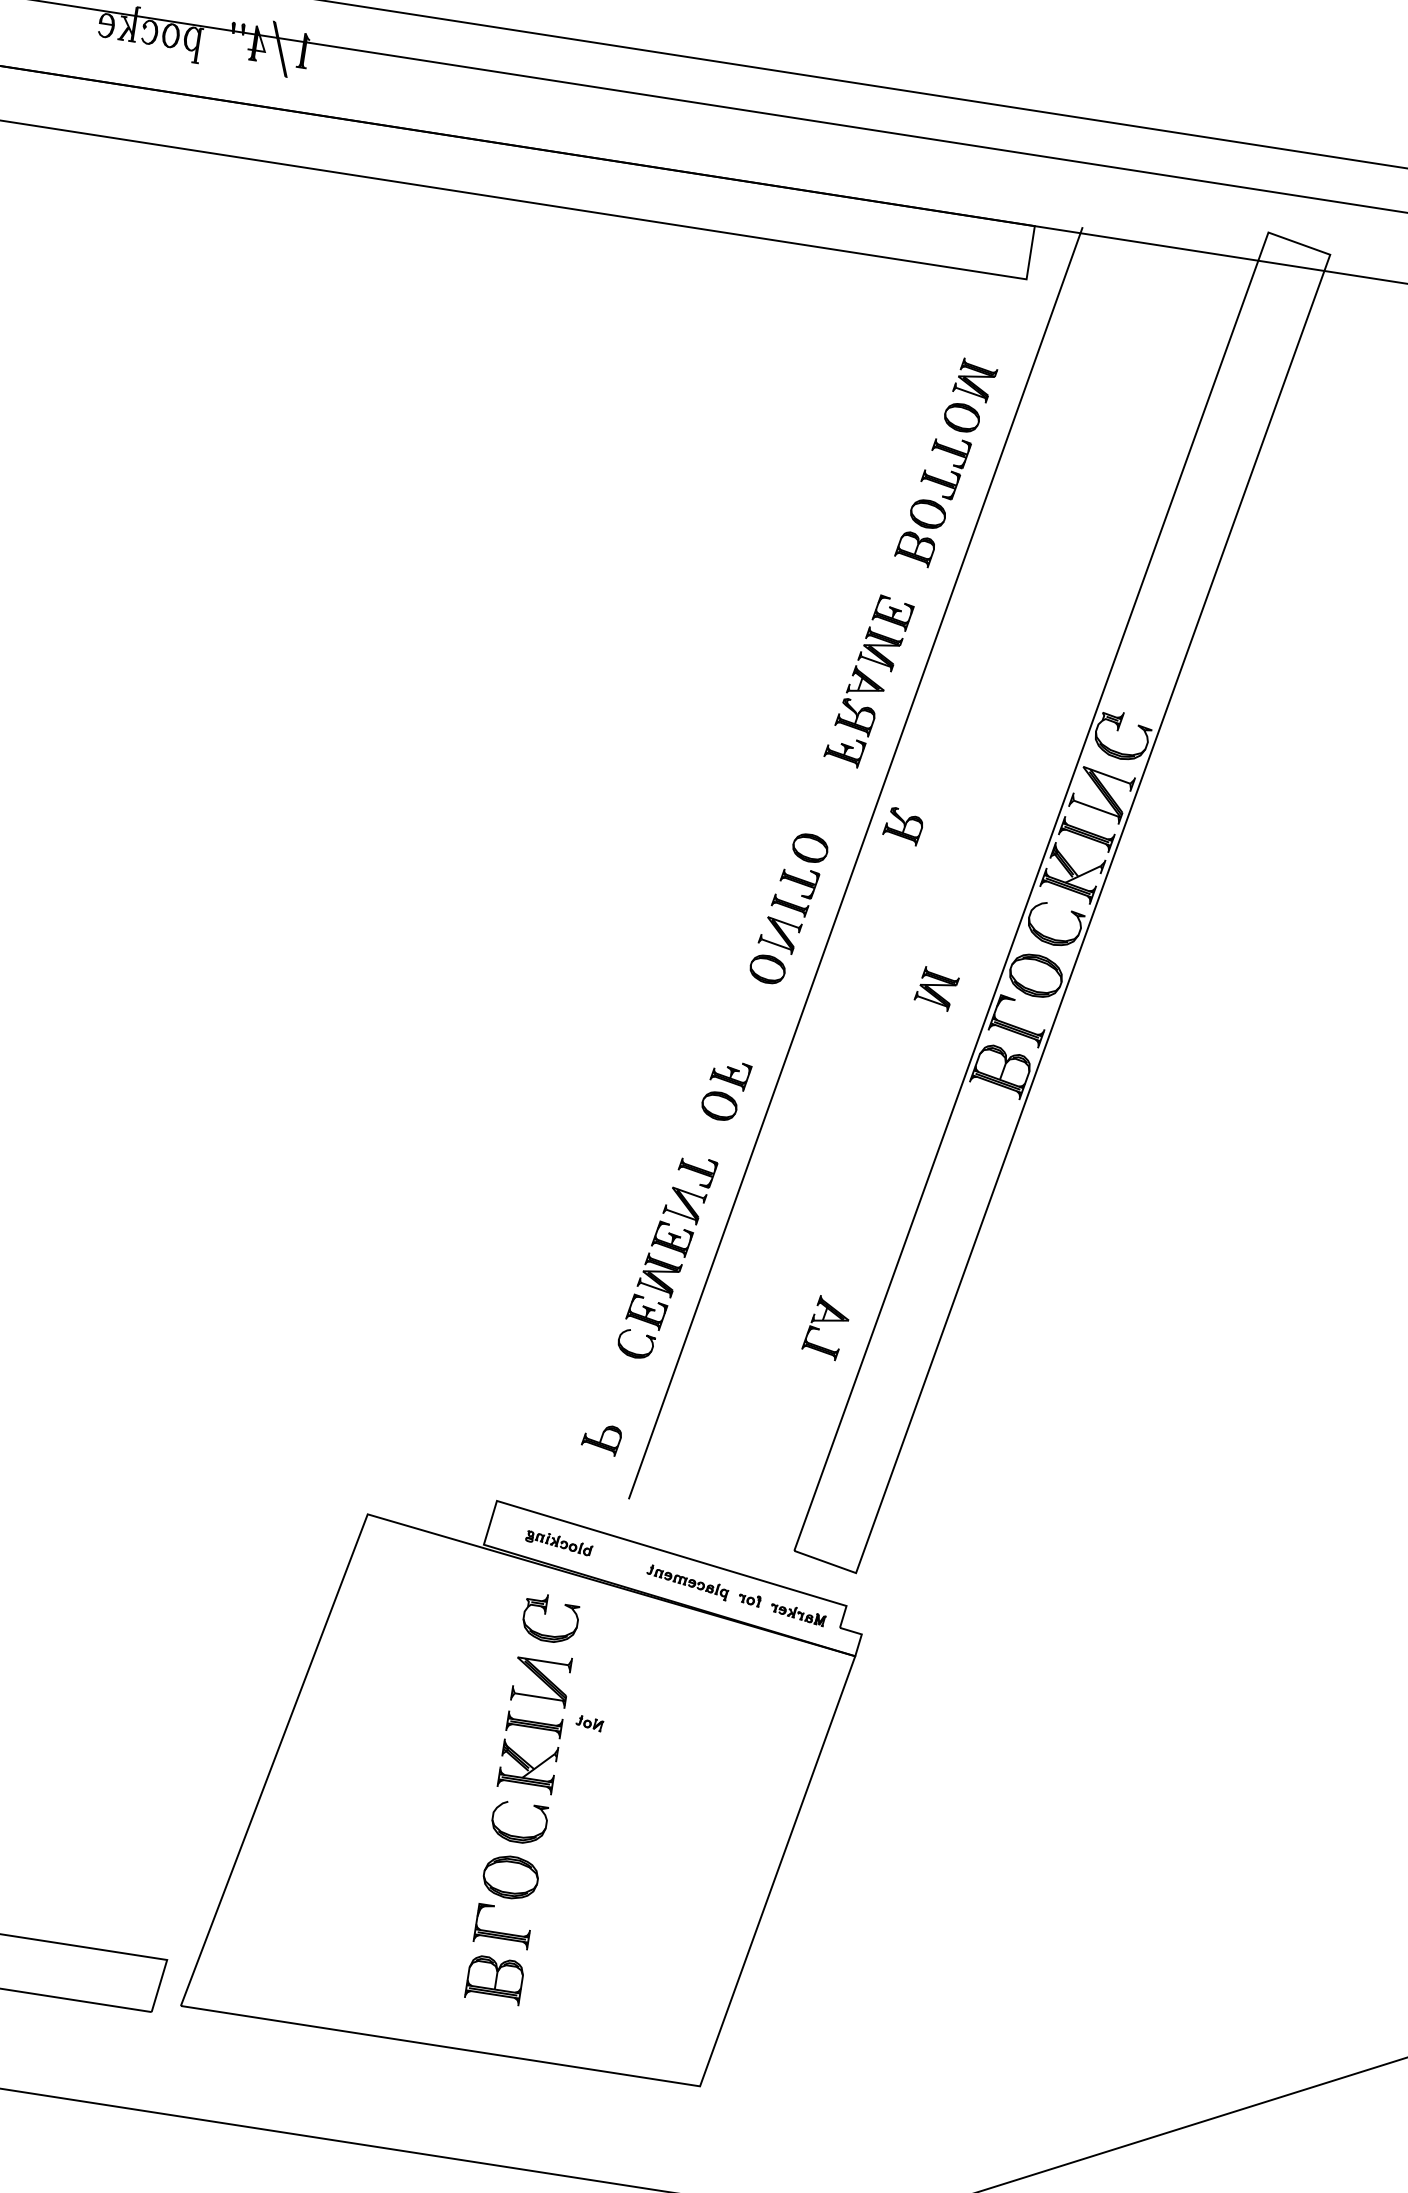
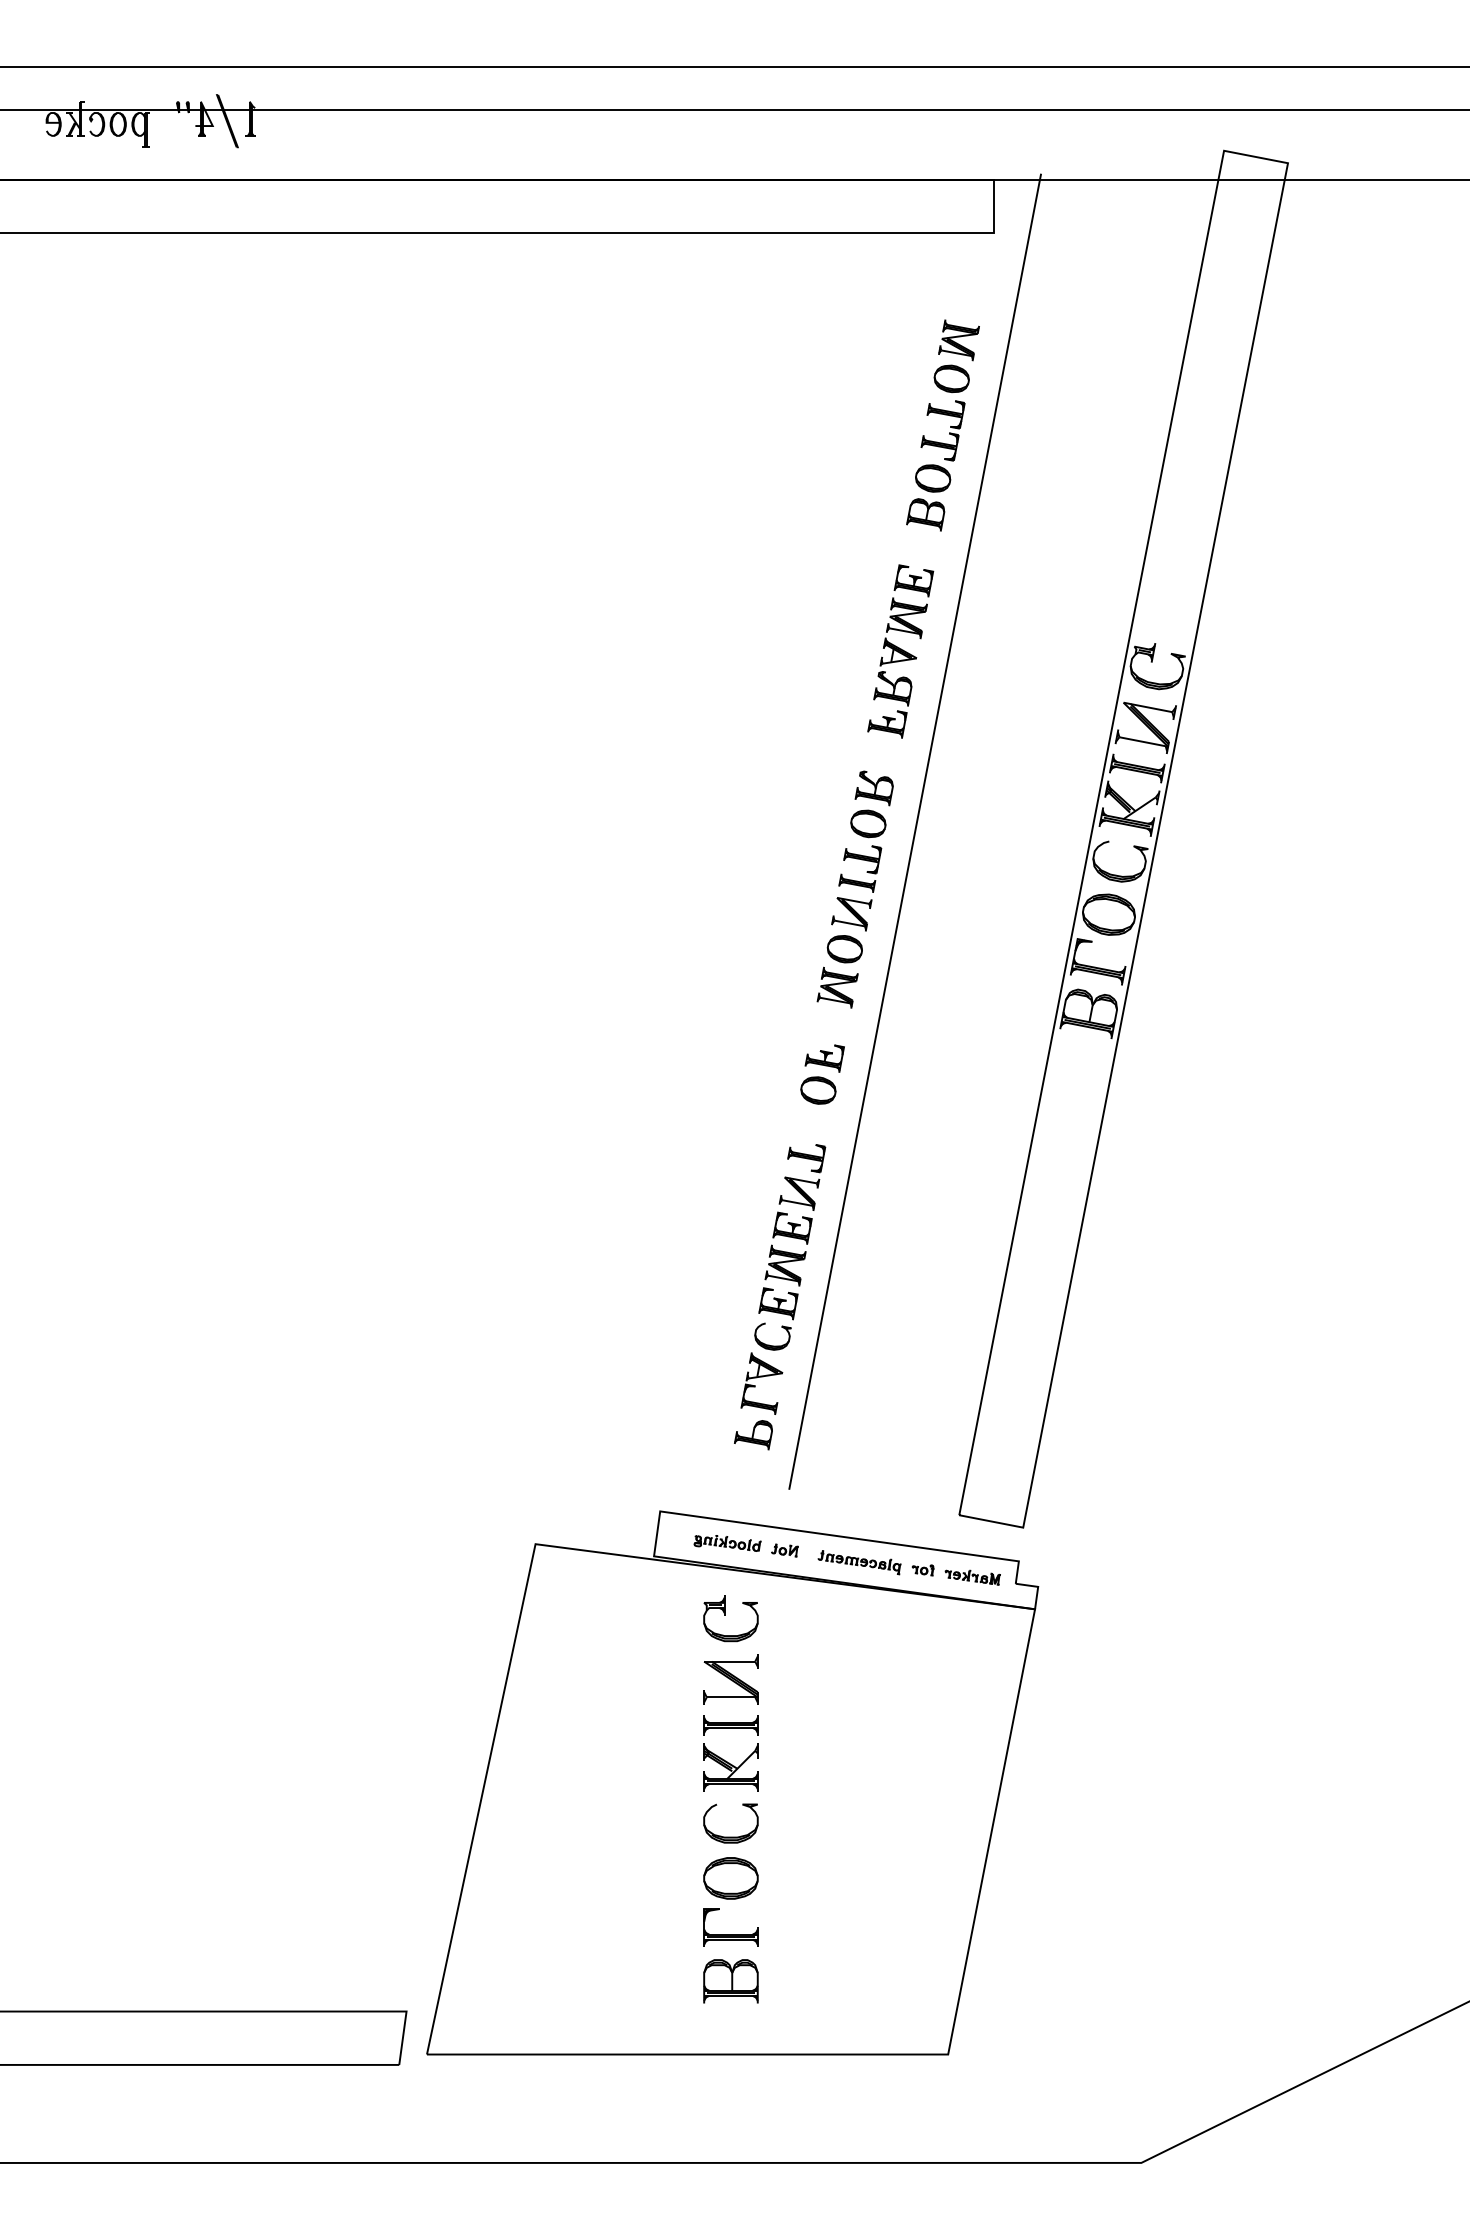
part: (902, 826) -> (873, 788), moved
part: (936, 988) -> (837, 987), moved
part: (826, 1327) -> (761, 1383), moved
part: (589, 1723) -> (784, 1550), moved

